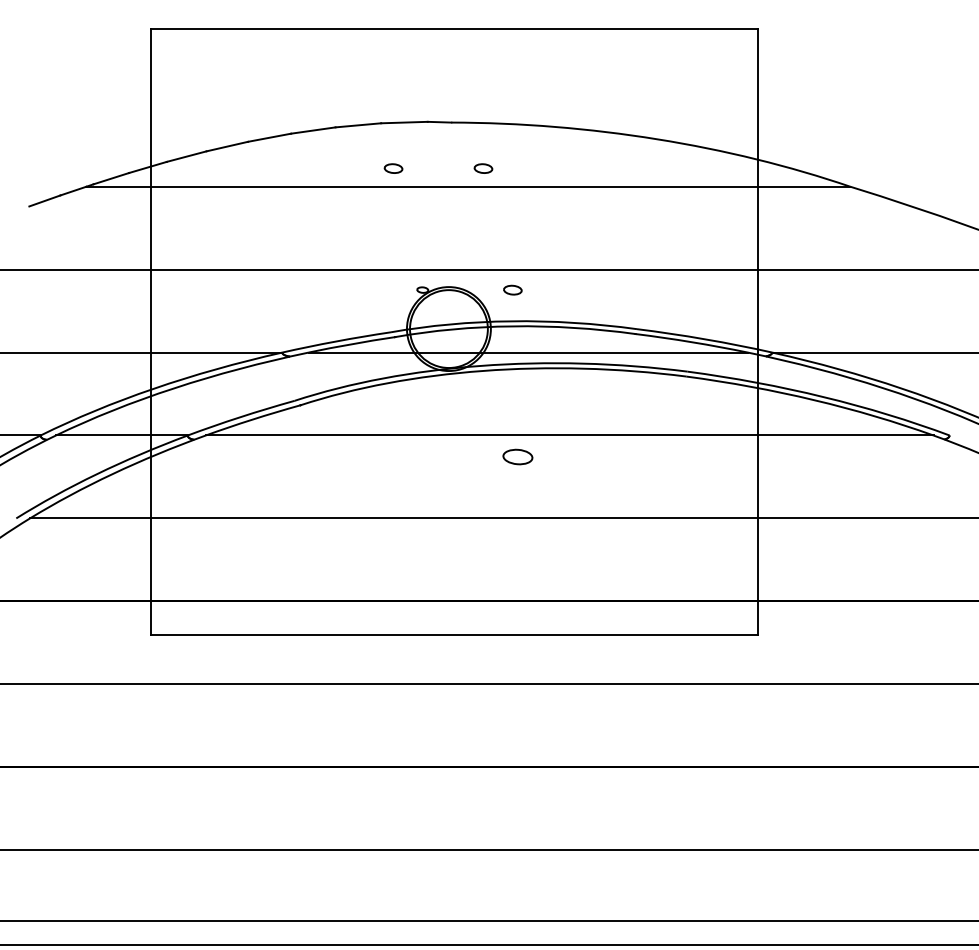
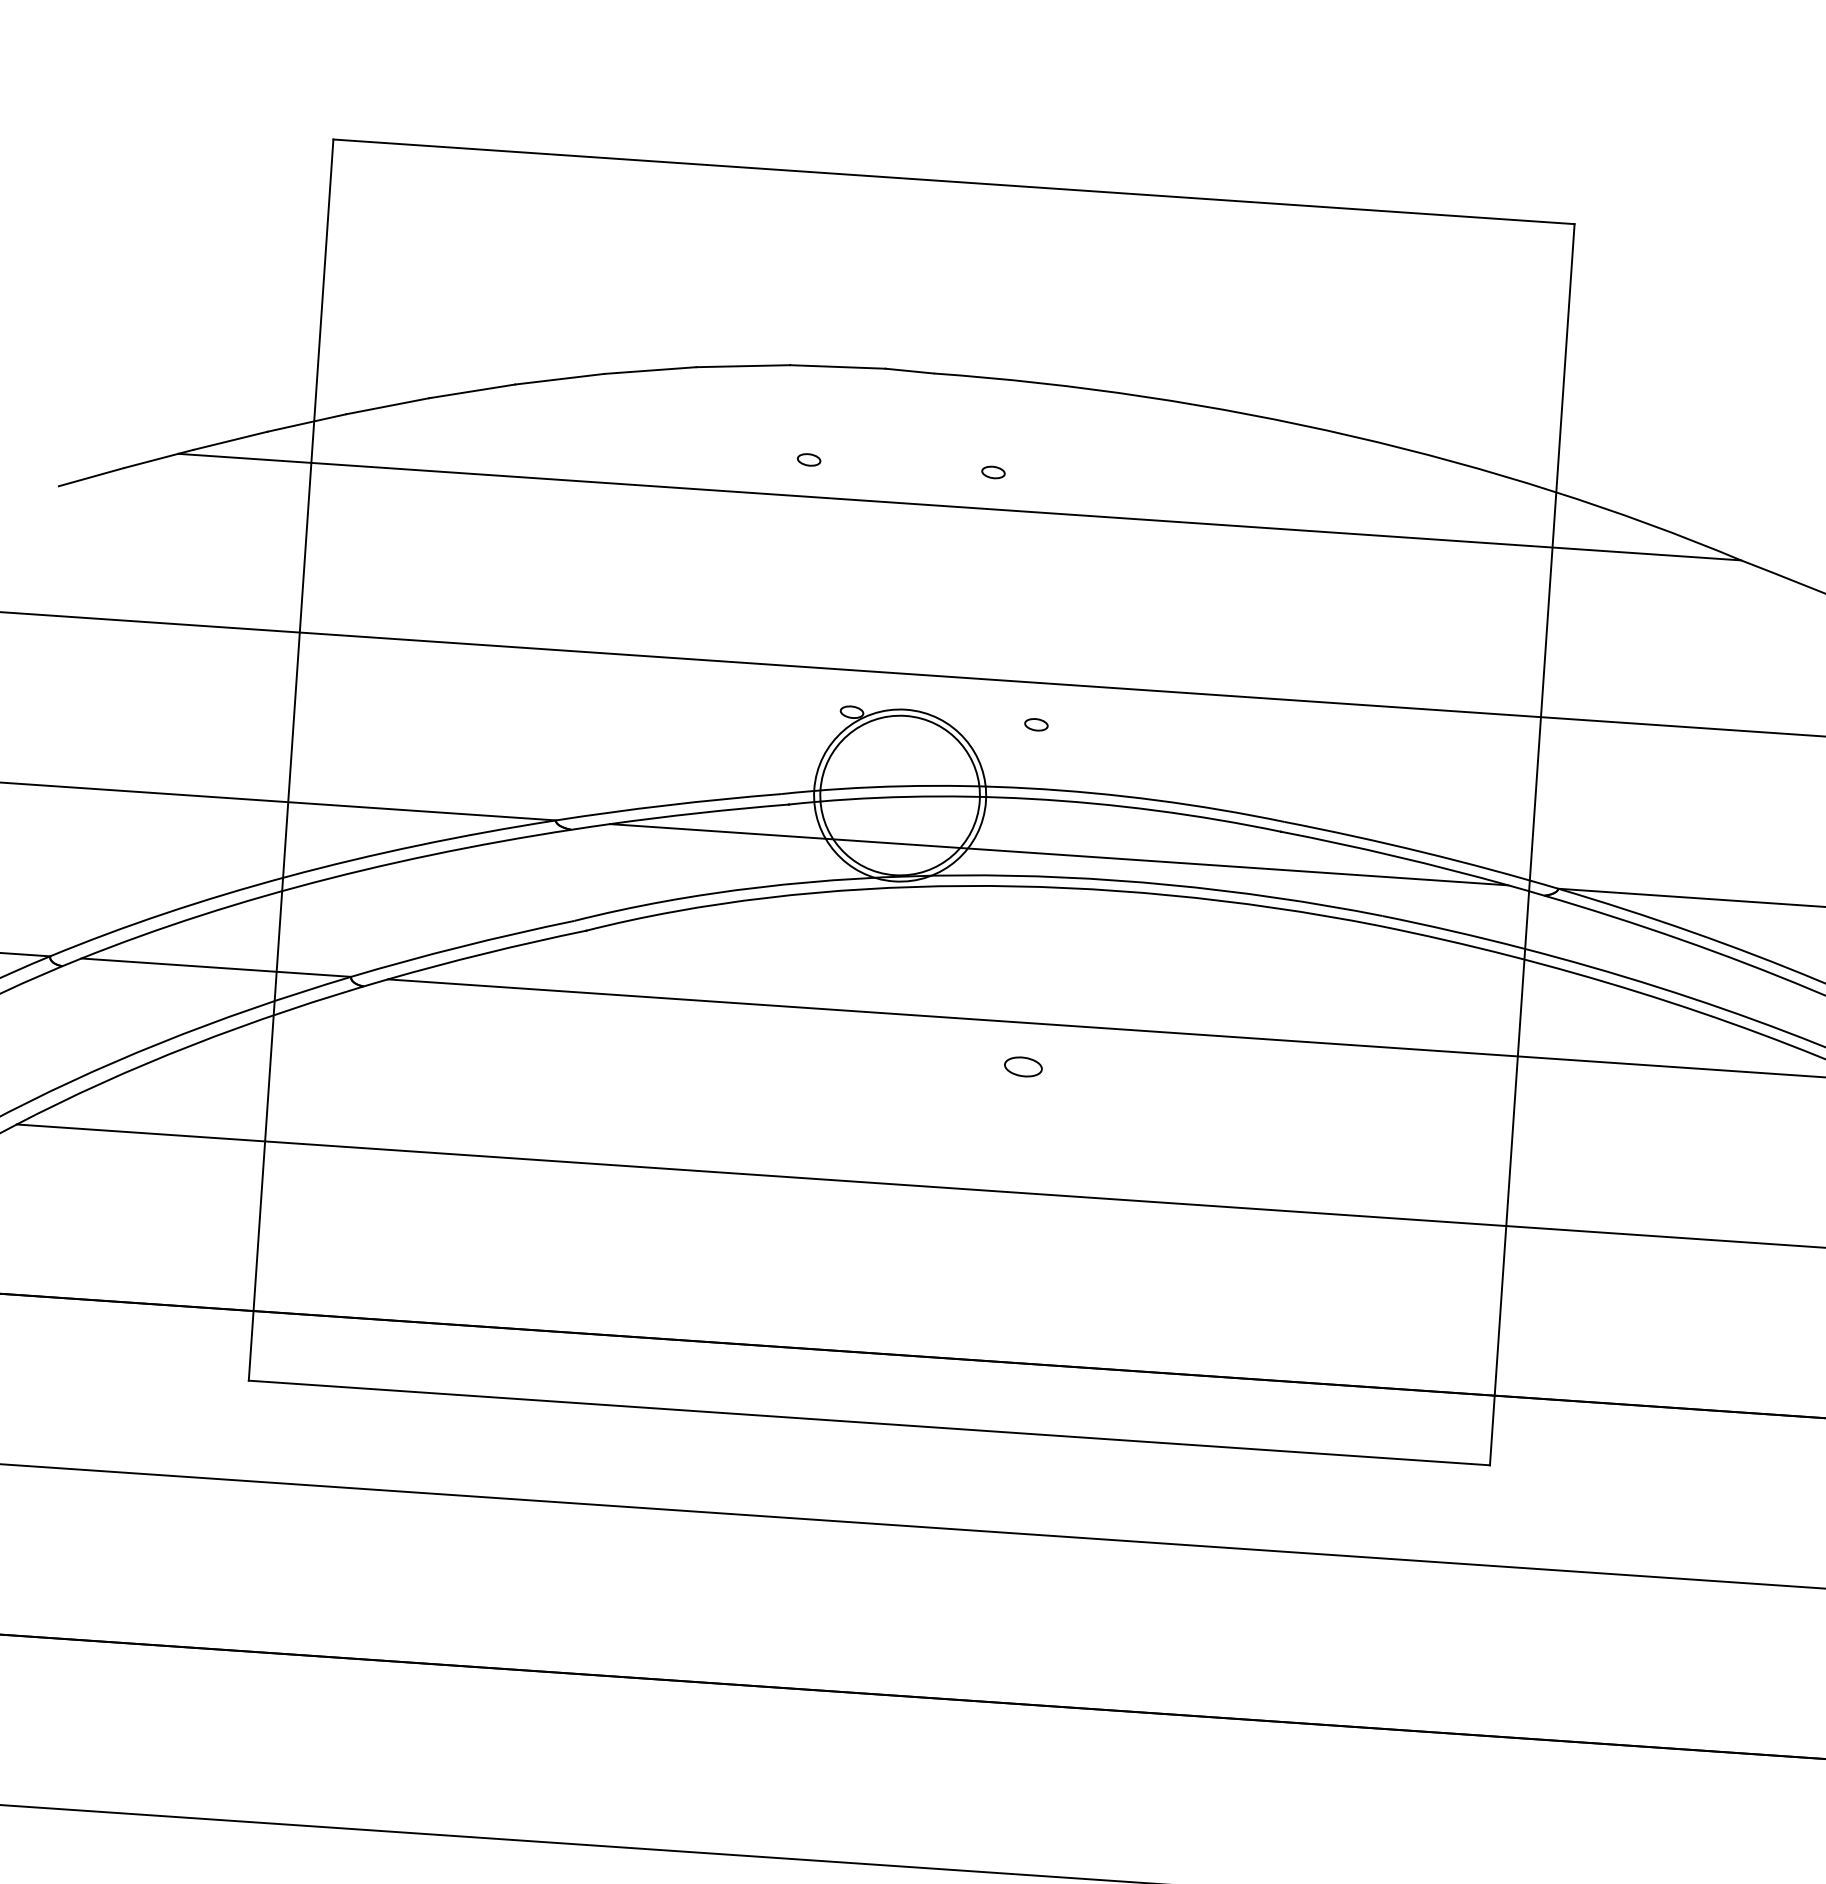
part: (393, 168) -> (809, 459), size x0.62
part: (483, 168) -> (993, 471), size x0.62
part: (512, 289) -> (1035, 723), size x0.62
part: (517, 456) -> (1022, 1065), size x0.62

